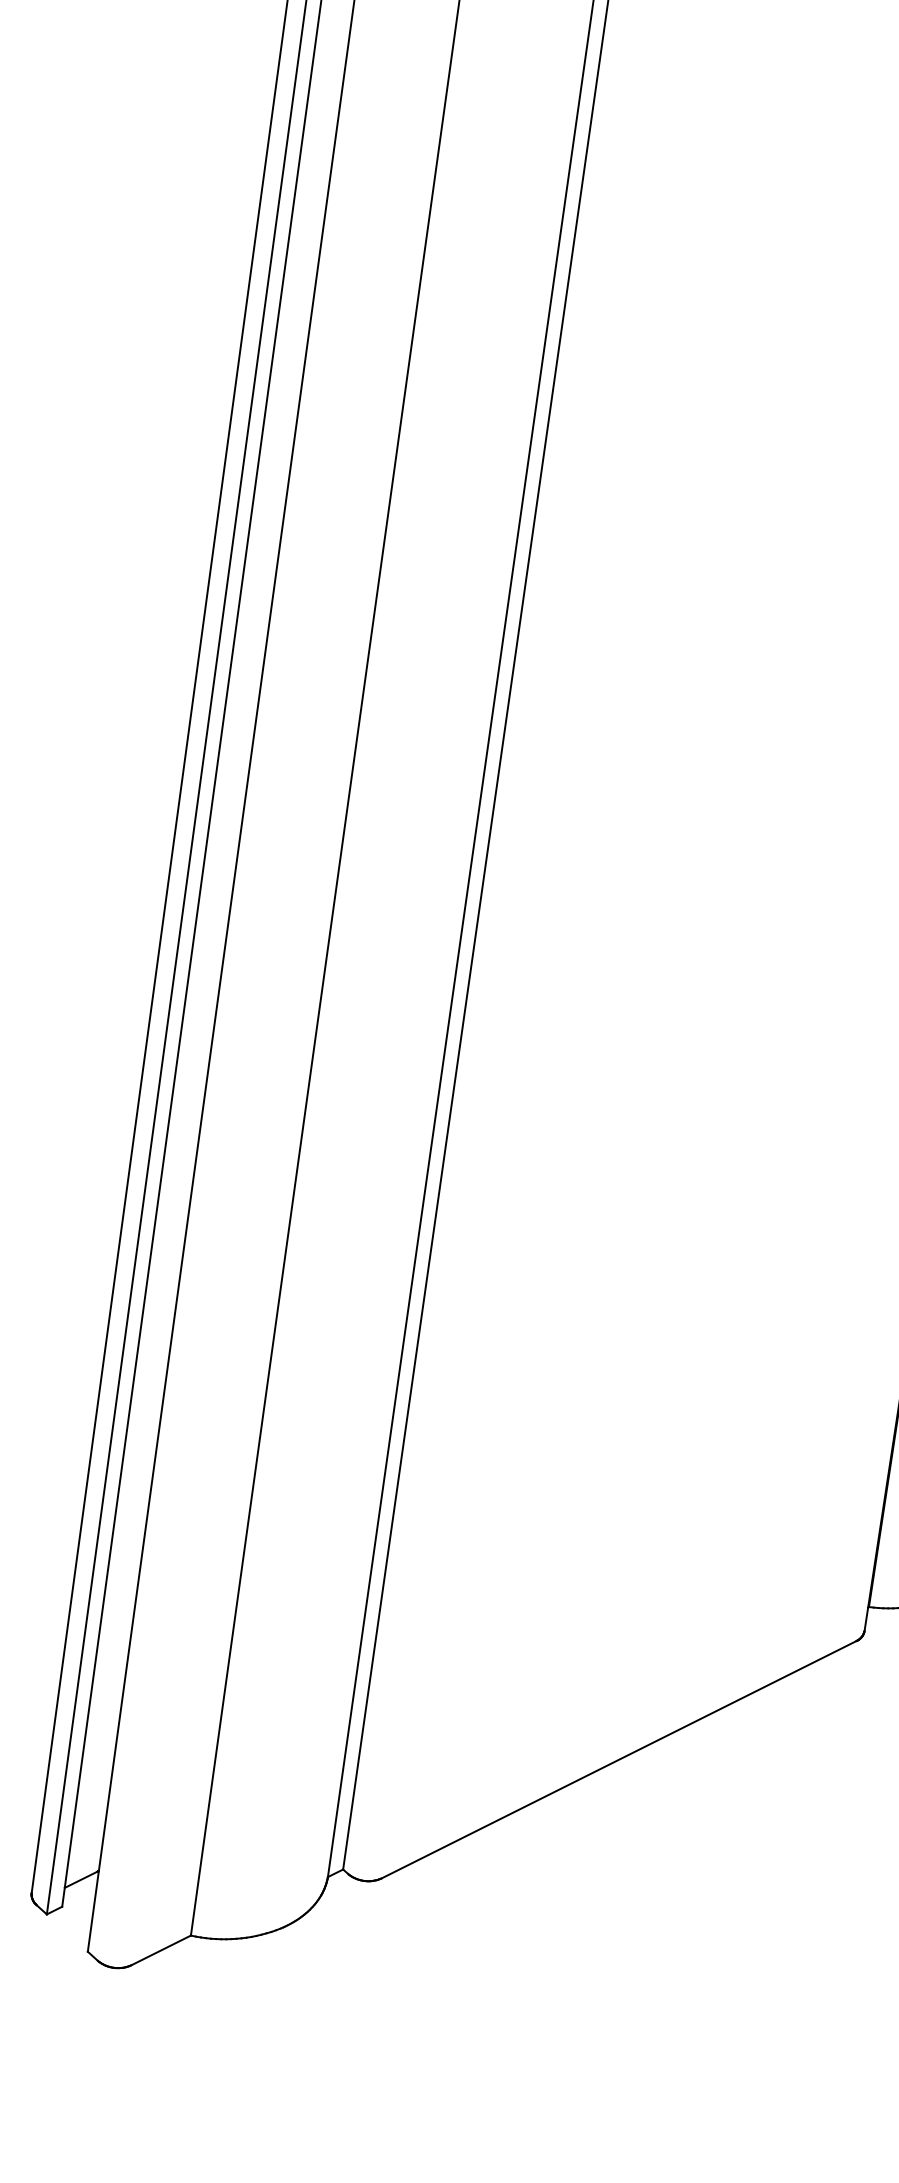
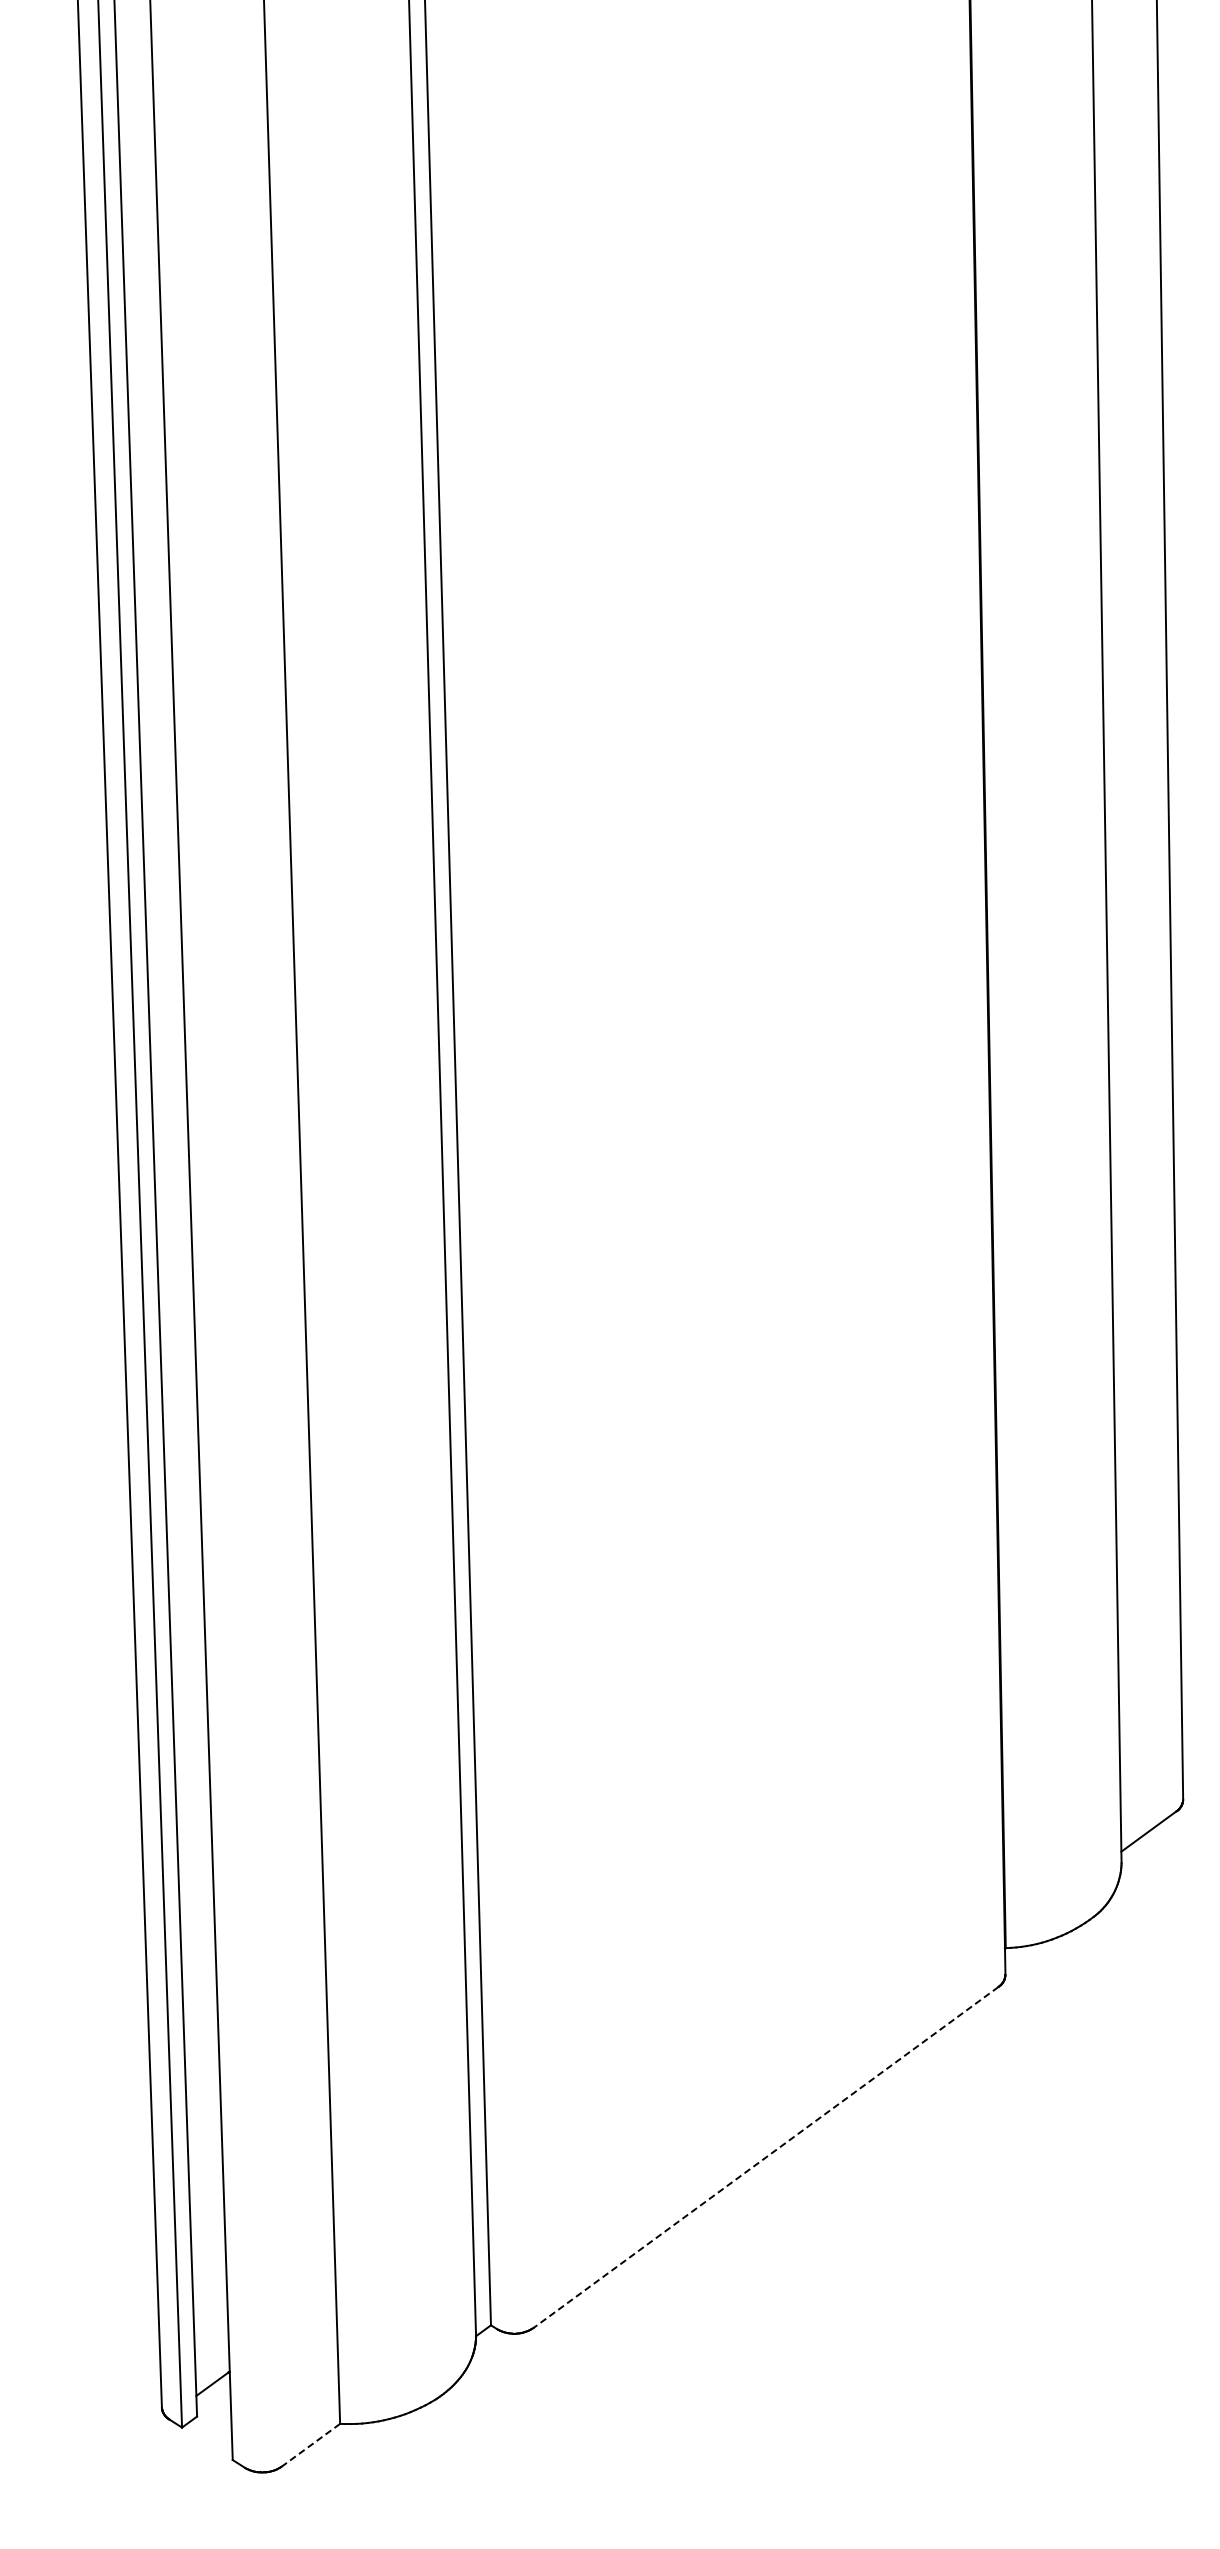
line: (618, 1759) -> (765, 2157), solid -> dashed
line: (160, 1950) -> (310, 2445), solid -> dashed

